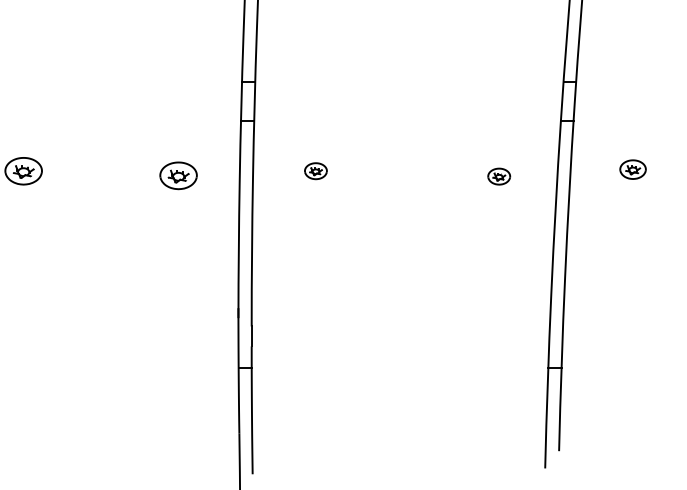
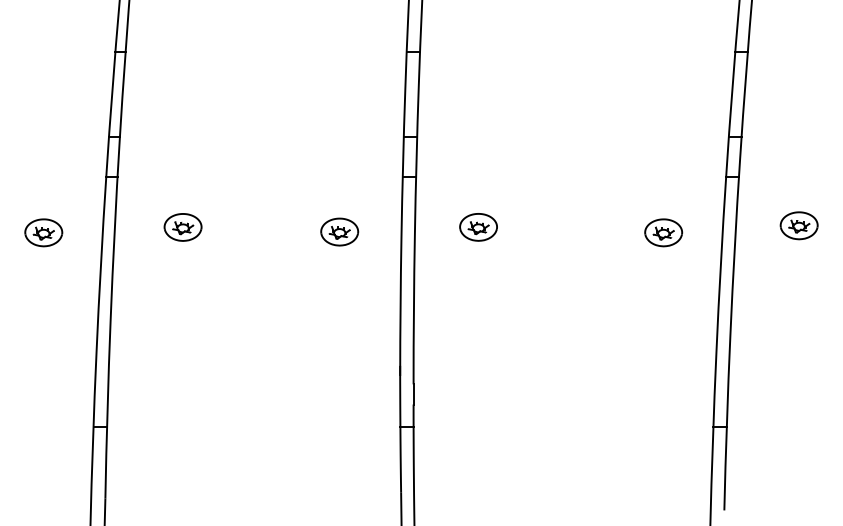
part: (632, 169) -> (798, 225), size x1.43
part: (315, 171) -> (478, 227), size x1.67
part: (498, 176) -> (663, 232), size x1.67

